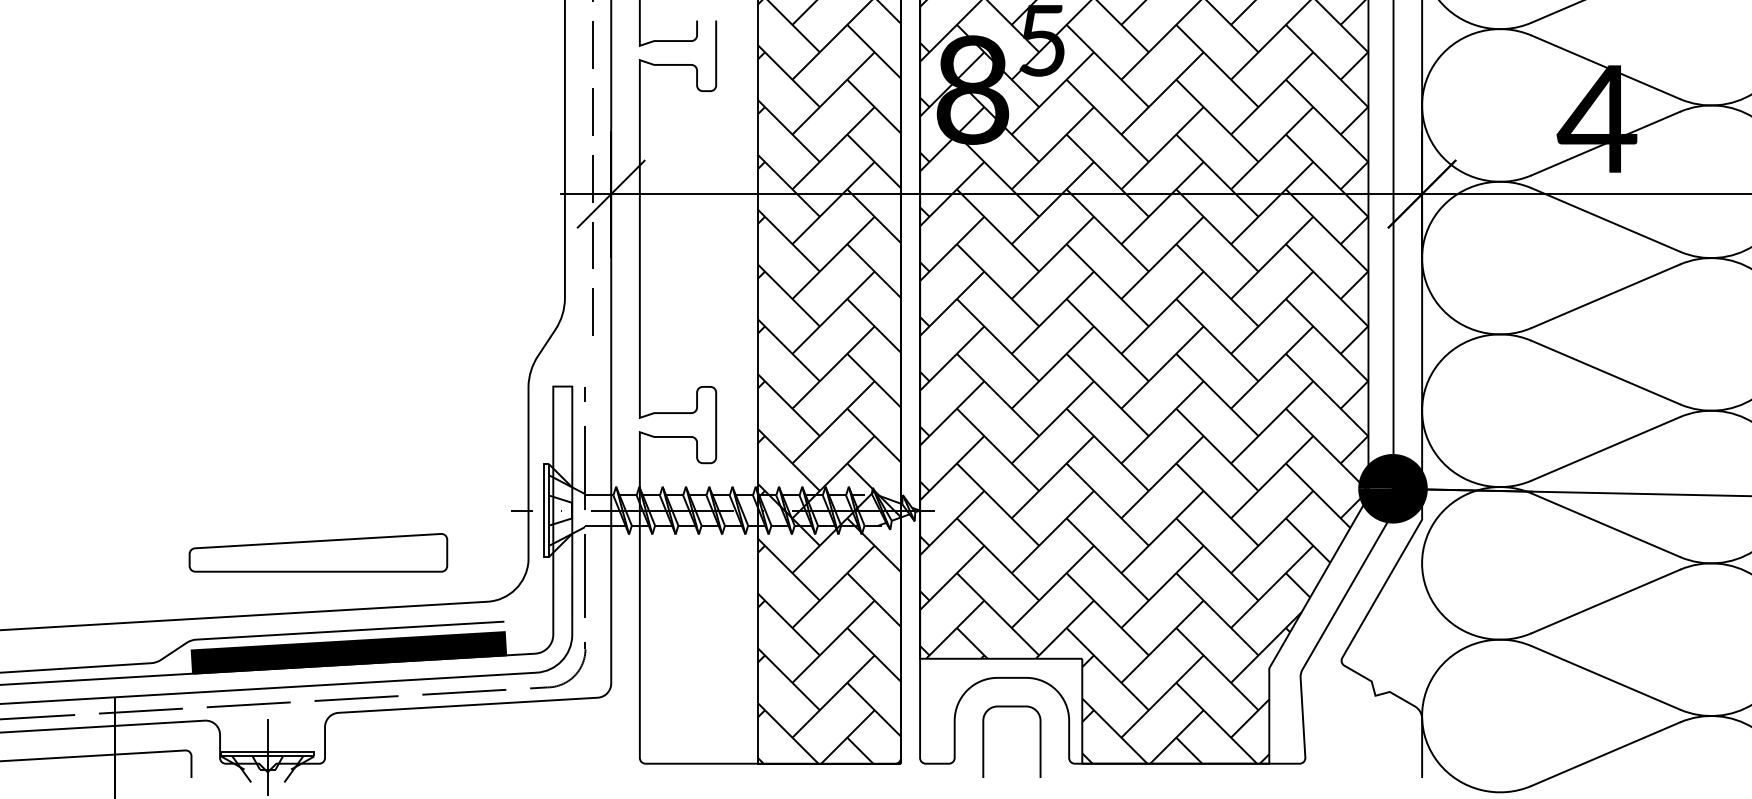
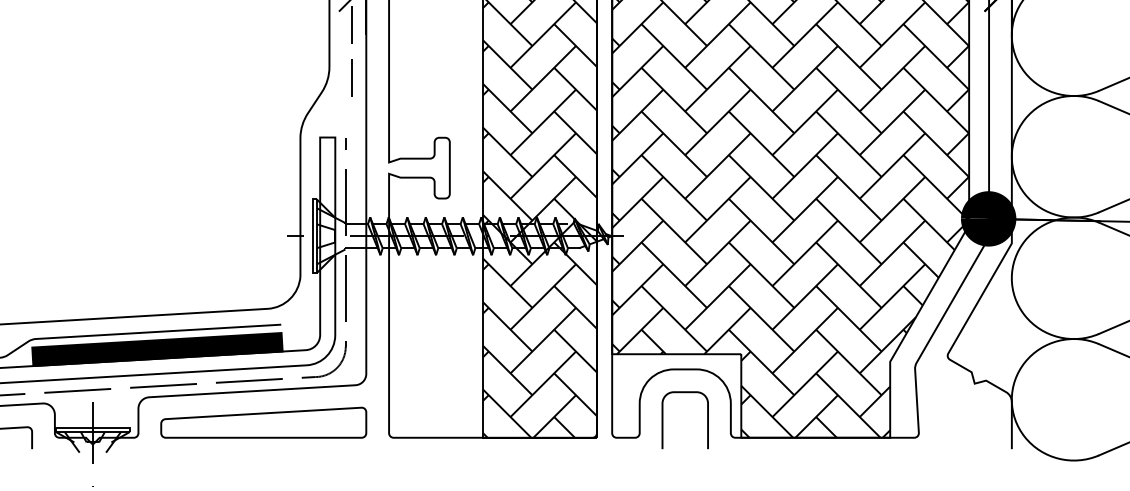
part: (318, 552) -> (263, 422), moved

